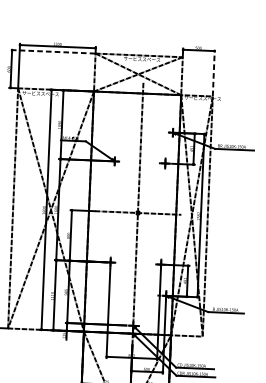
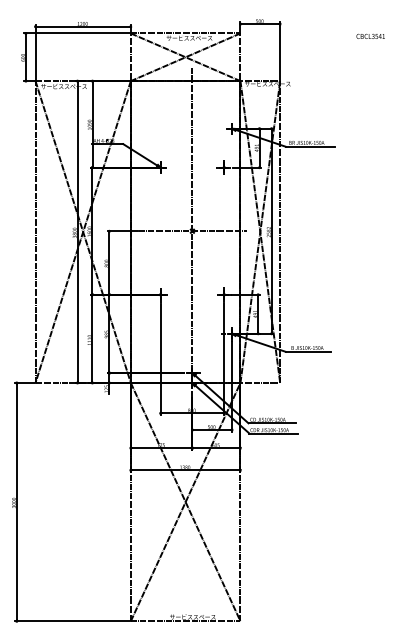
line: (52, 51) -> (76, 33), dashed -> solid
line: (214, 72) -> (280, 51), dashed -> solid

